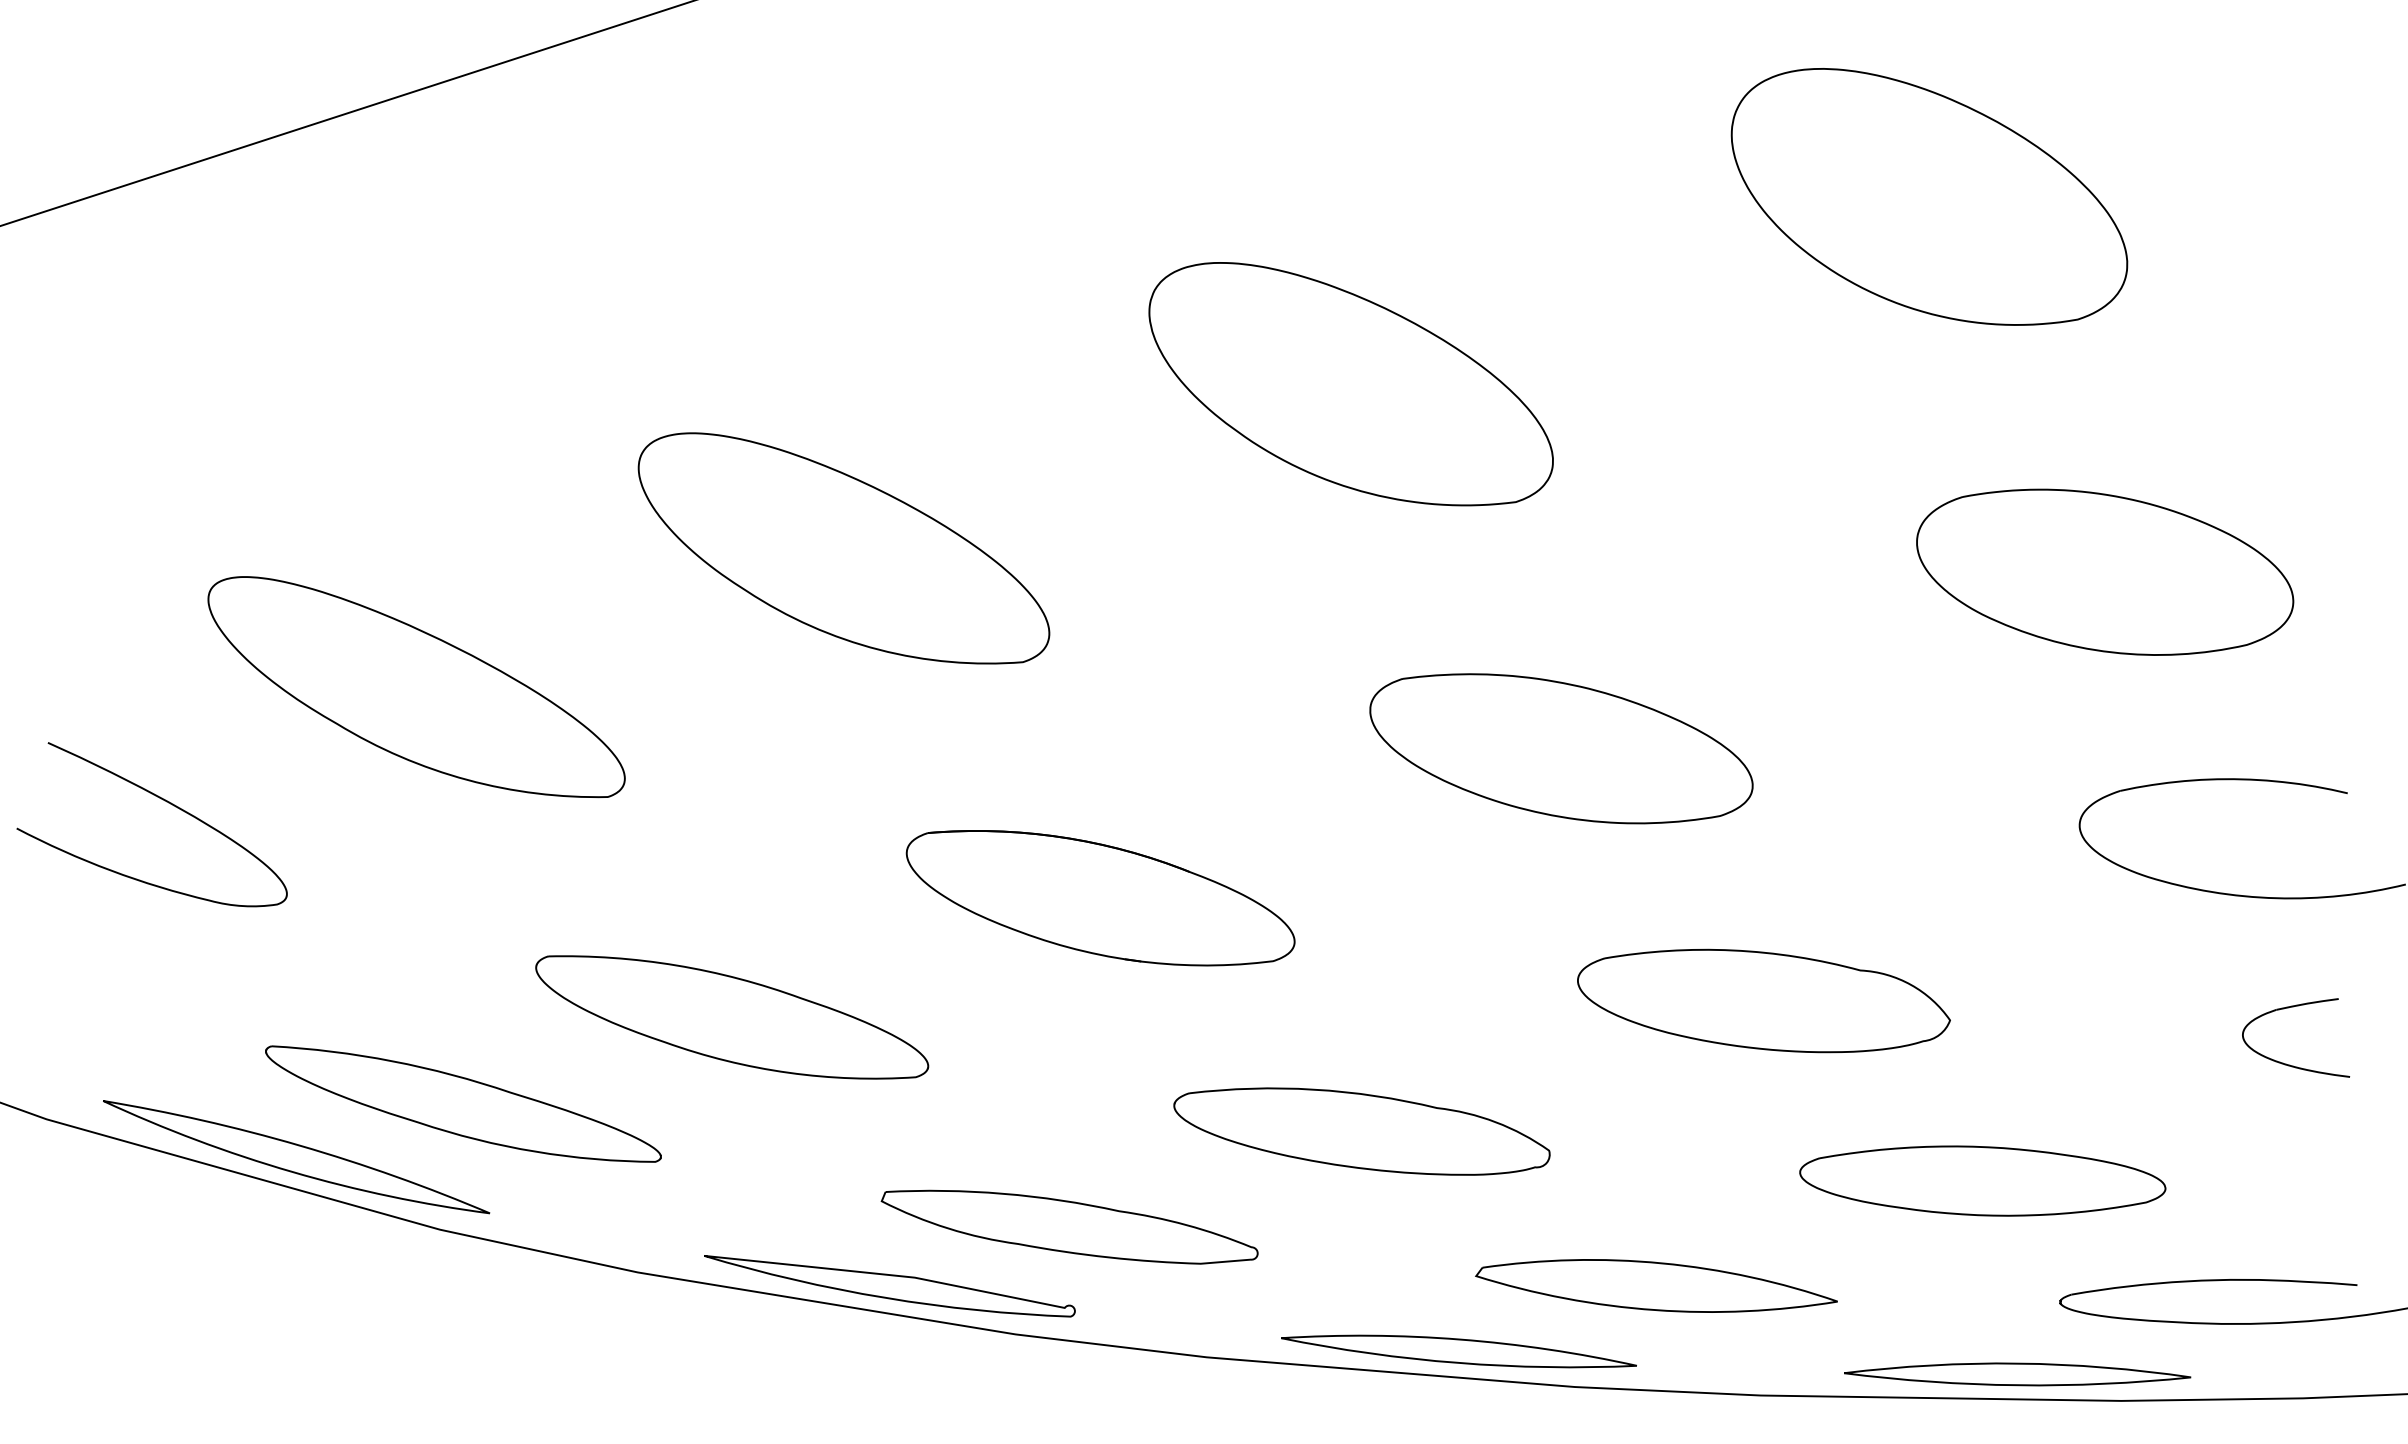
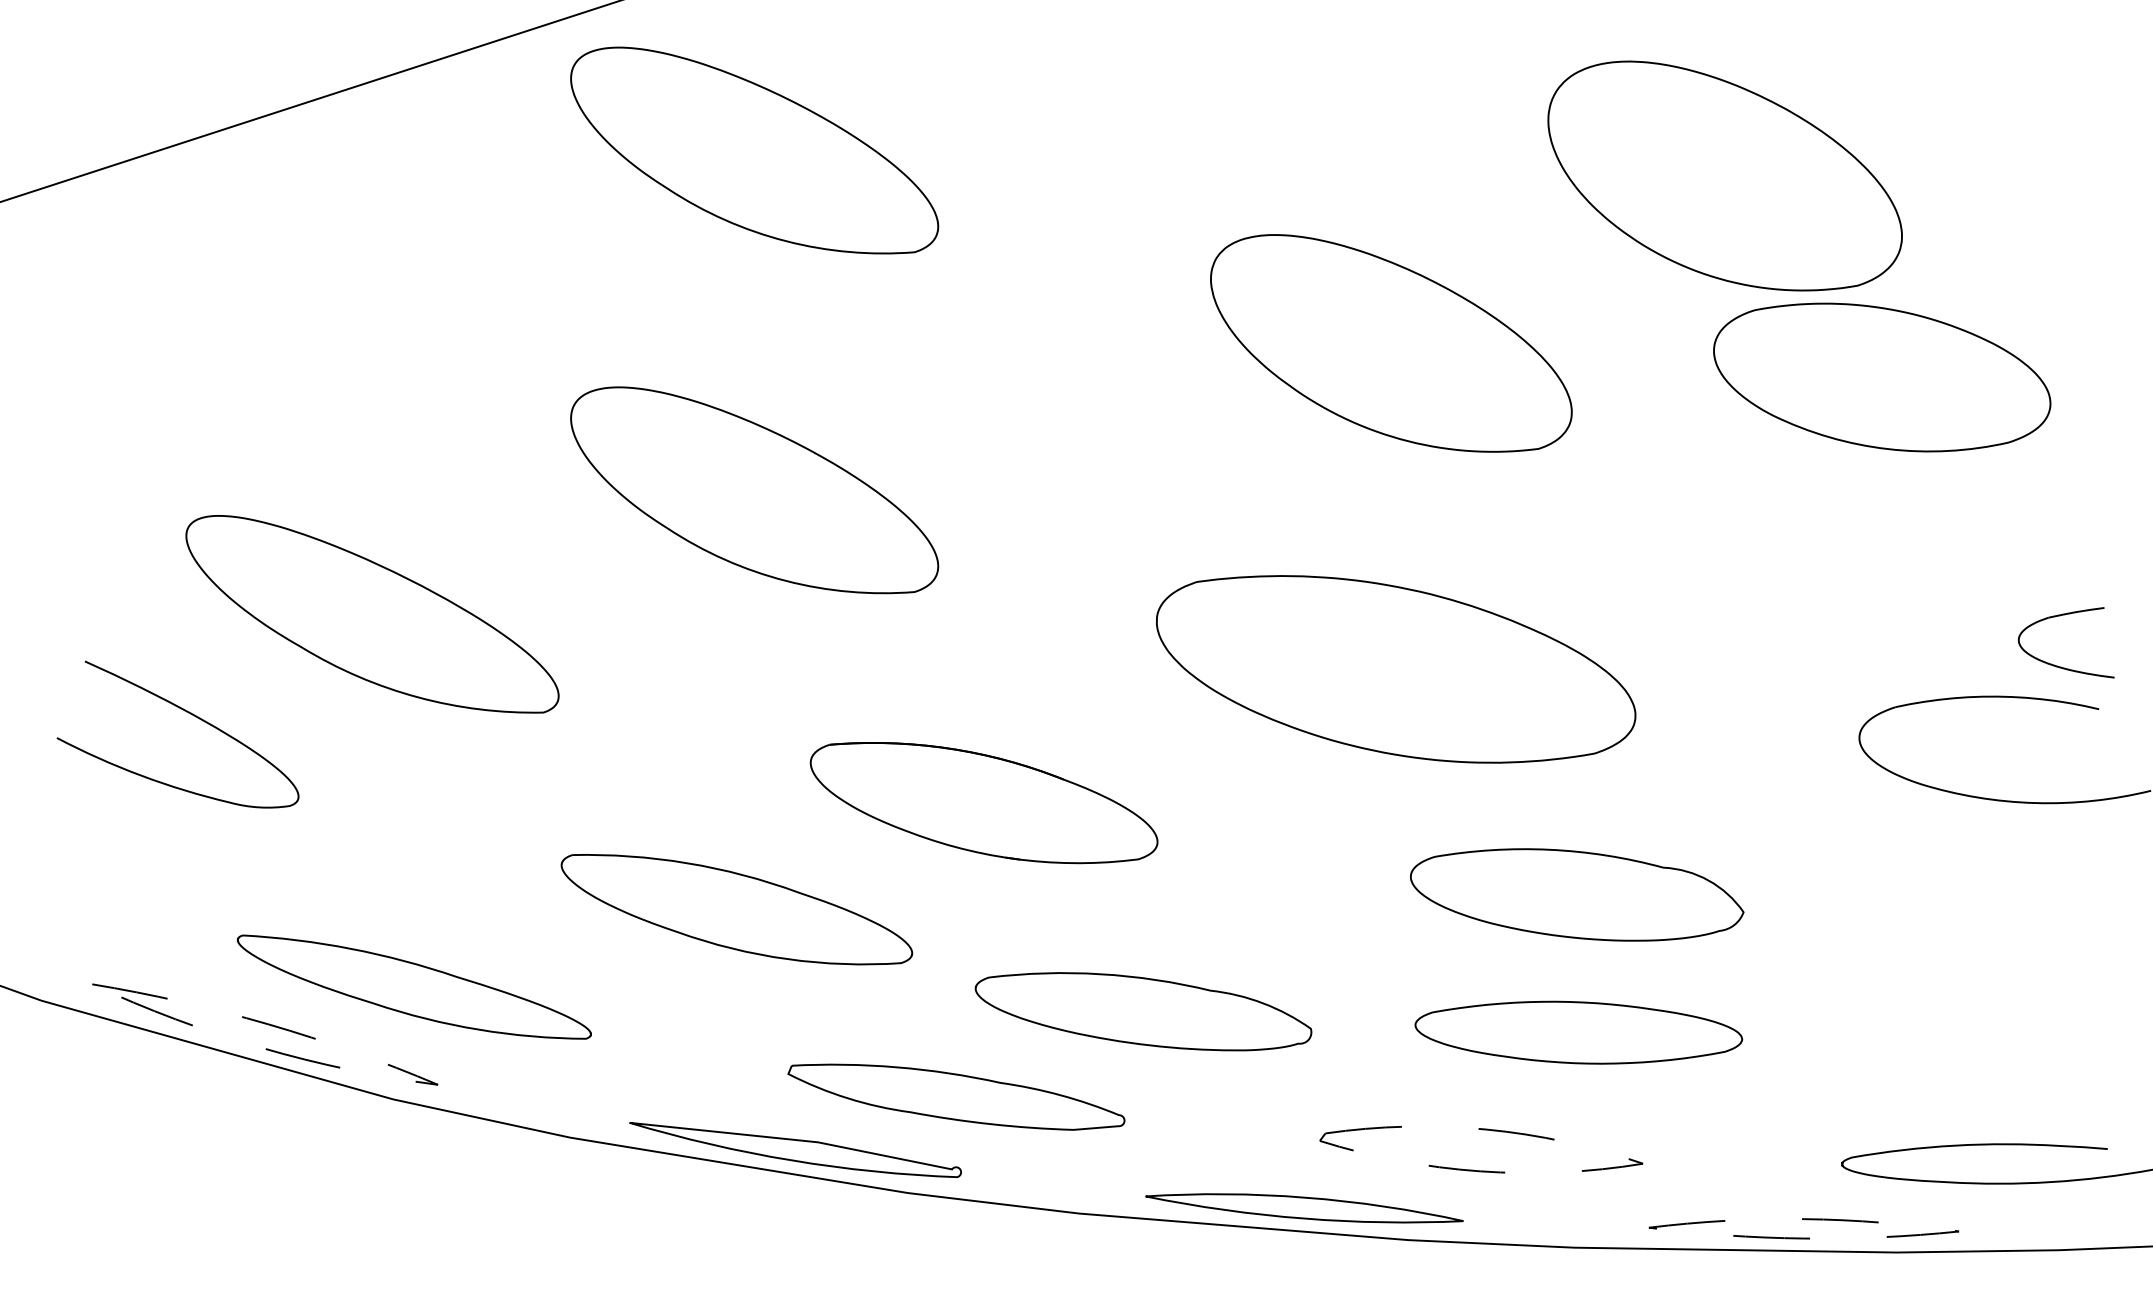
part: (843, 168) -> (754, 150), added
part: (1350, 384) -> (1390, 343), moved
part: (2105, 571) -> (1882, 376), moved
part: (1561, 748) -> (1396, 669), size x1.4
curve: (164, 801) -> (189, 713), moved
part: (732, 1017) -> (737, 909), moved
part: (2286, 1063) -> (2057, 665), moved
part: (1361, 1131) -> (1143, 1011), moved
part: (1982, 1180) -> (1578, 1032), moved
line: (489, 1213) -> (437, 1084), solid -> dashed
line: (1831, 1302) -> (1637, 1164), solid -> dashed
line: (2191, 1377) -> (1959, 1231), solid -> dashed

